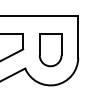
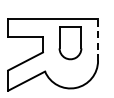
line: (78, 36) -> (98, 39), solid -> dashed
part: (50, 50) -> (70, 43), moved

